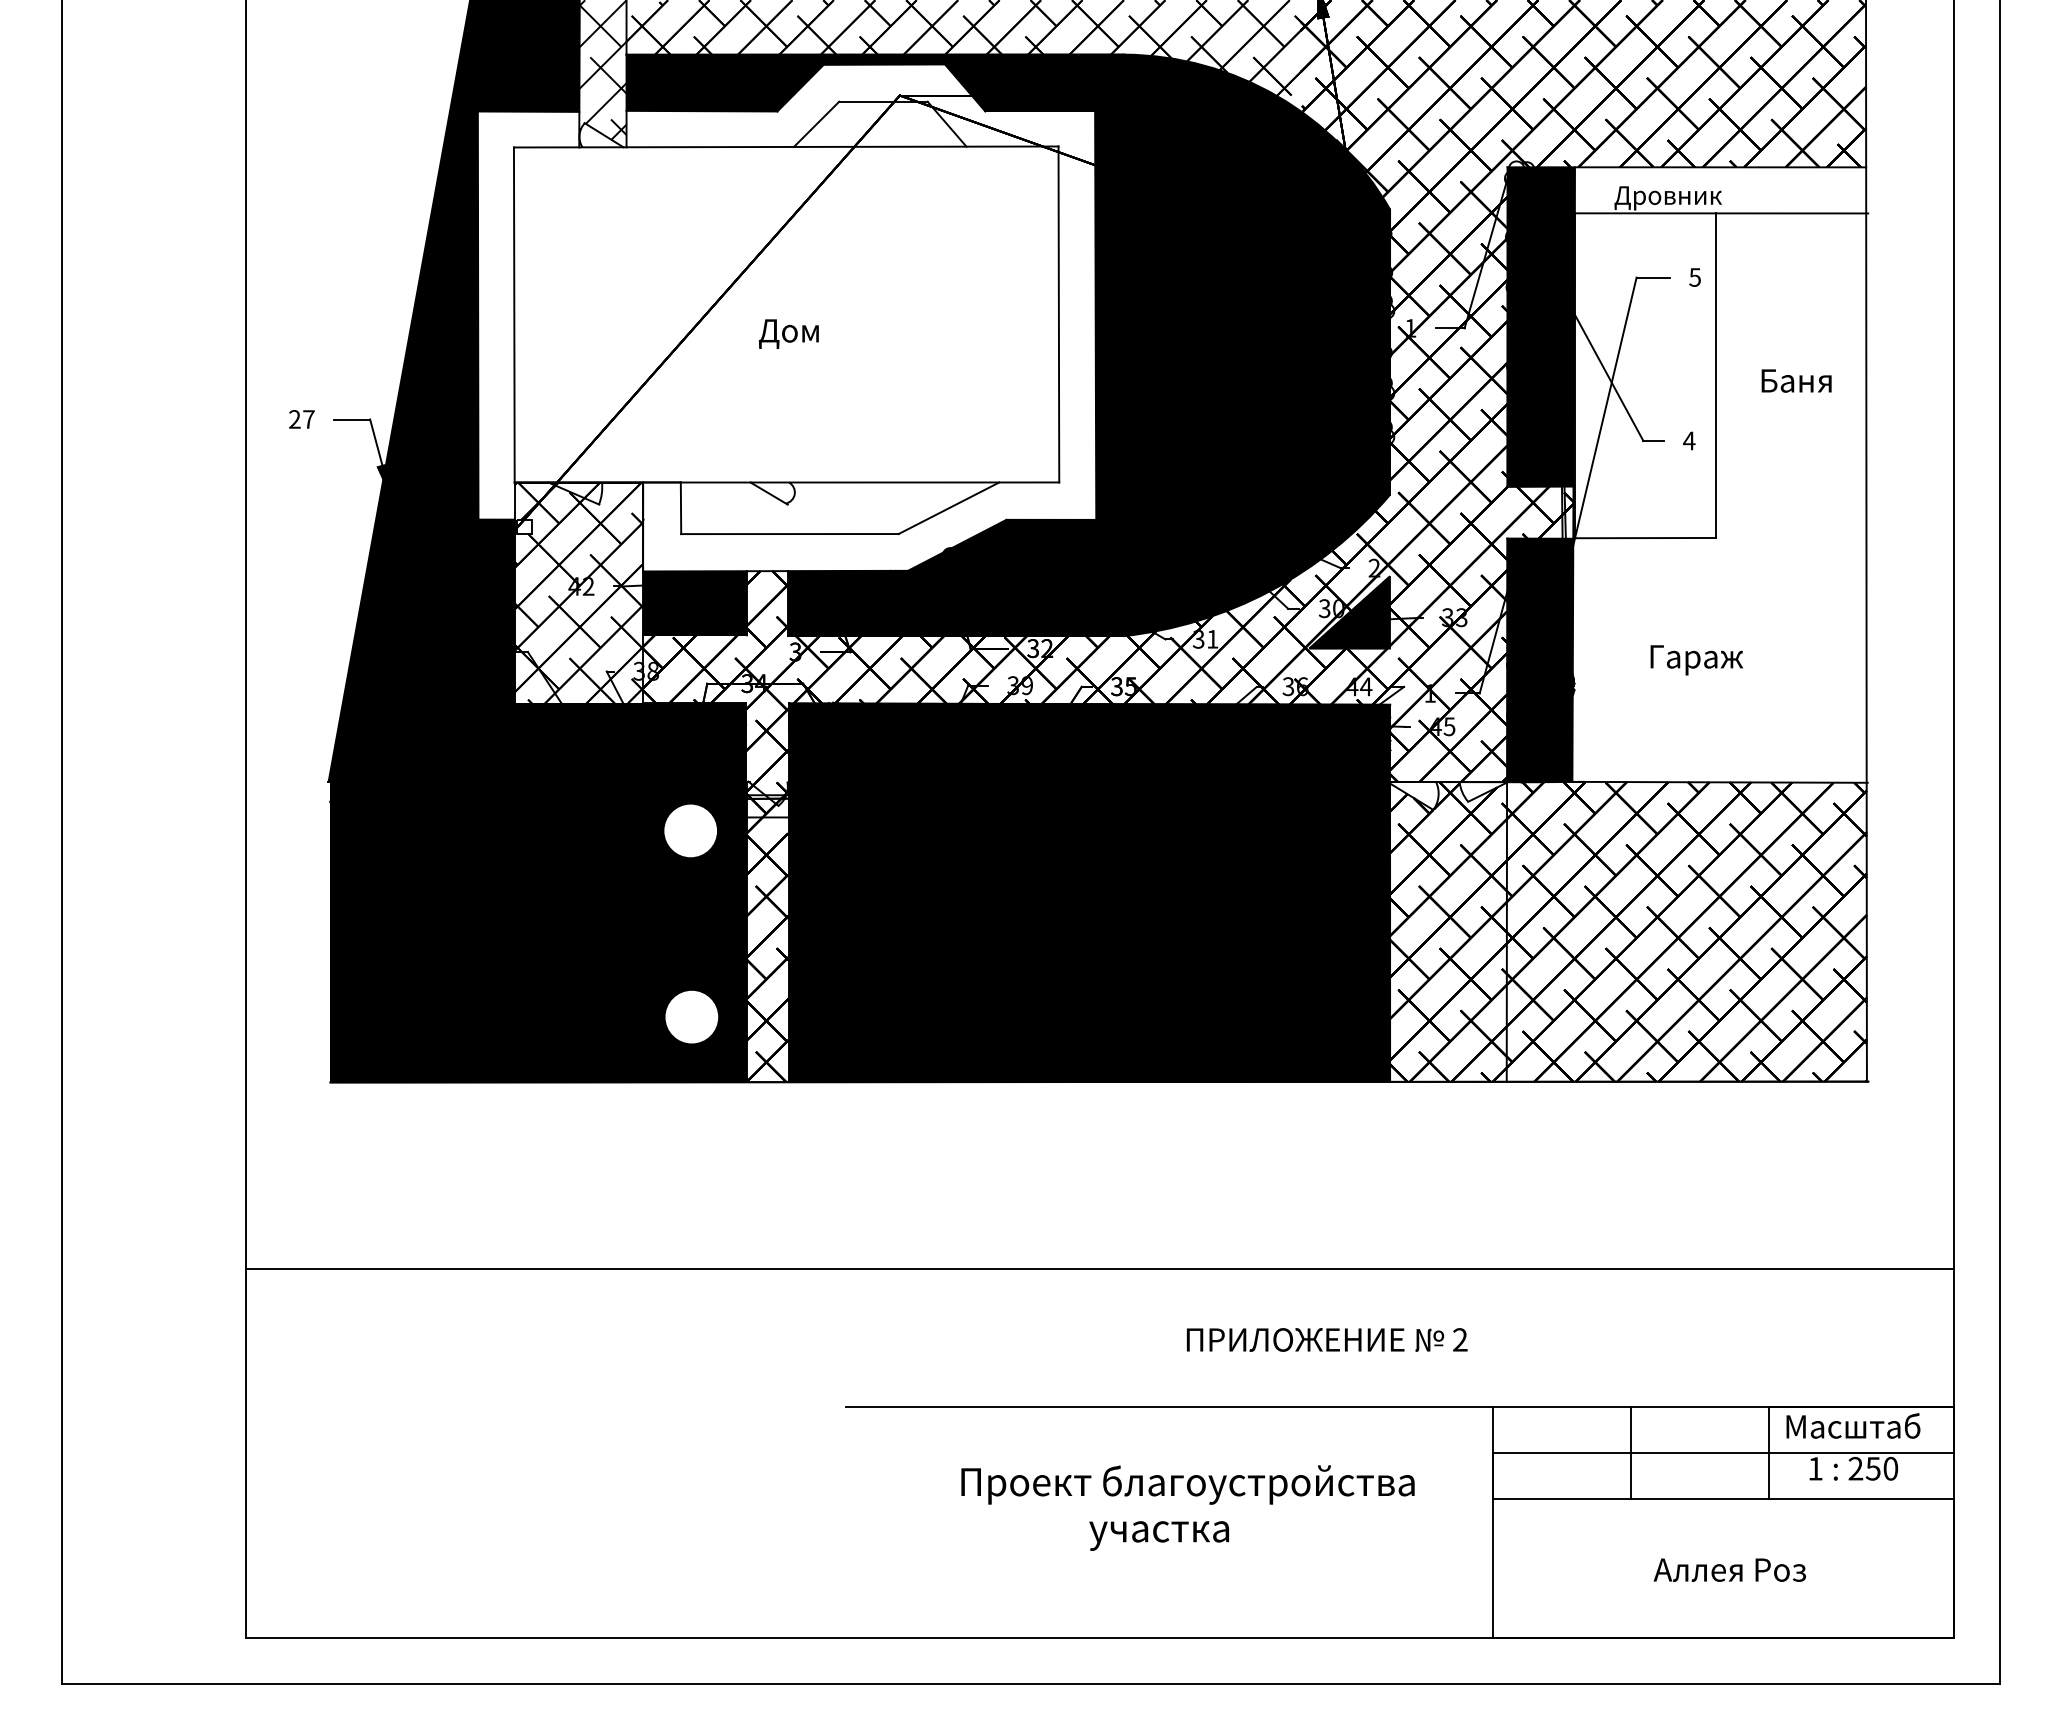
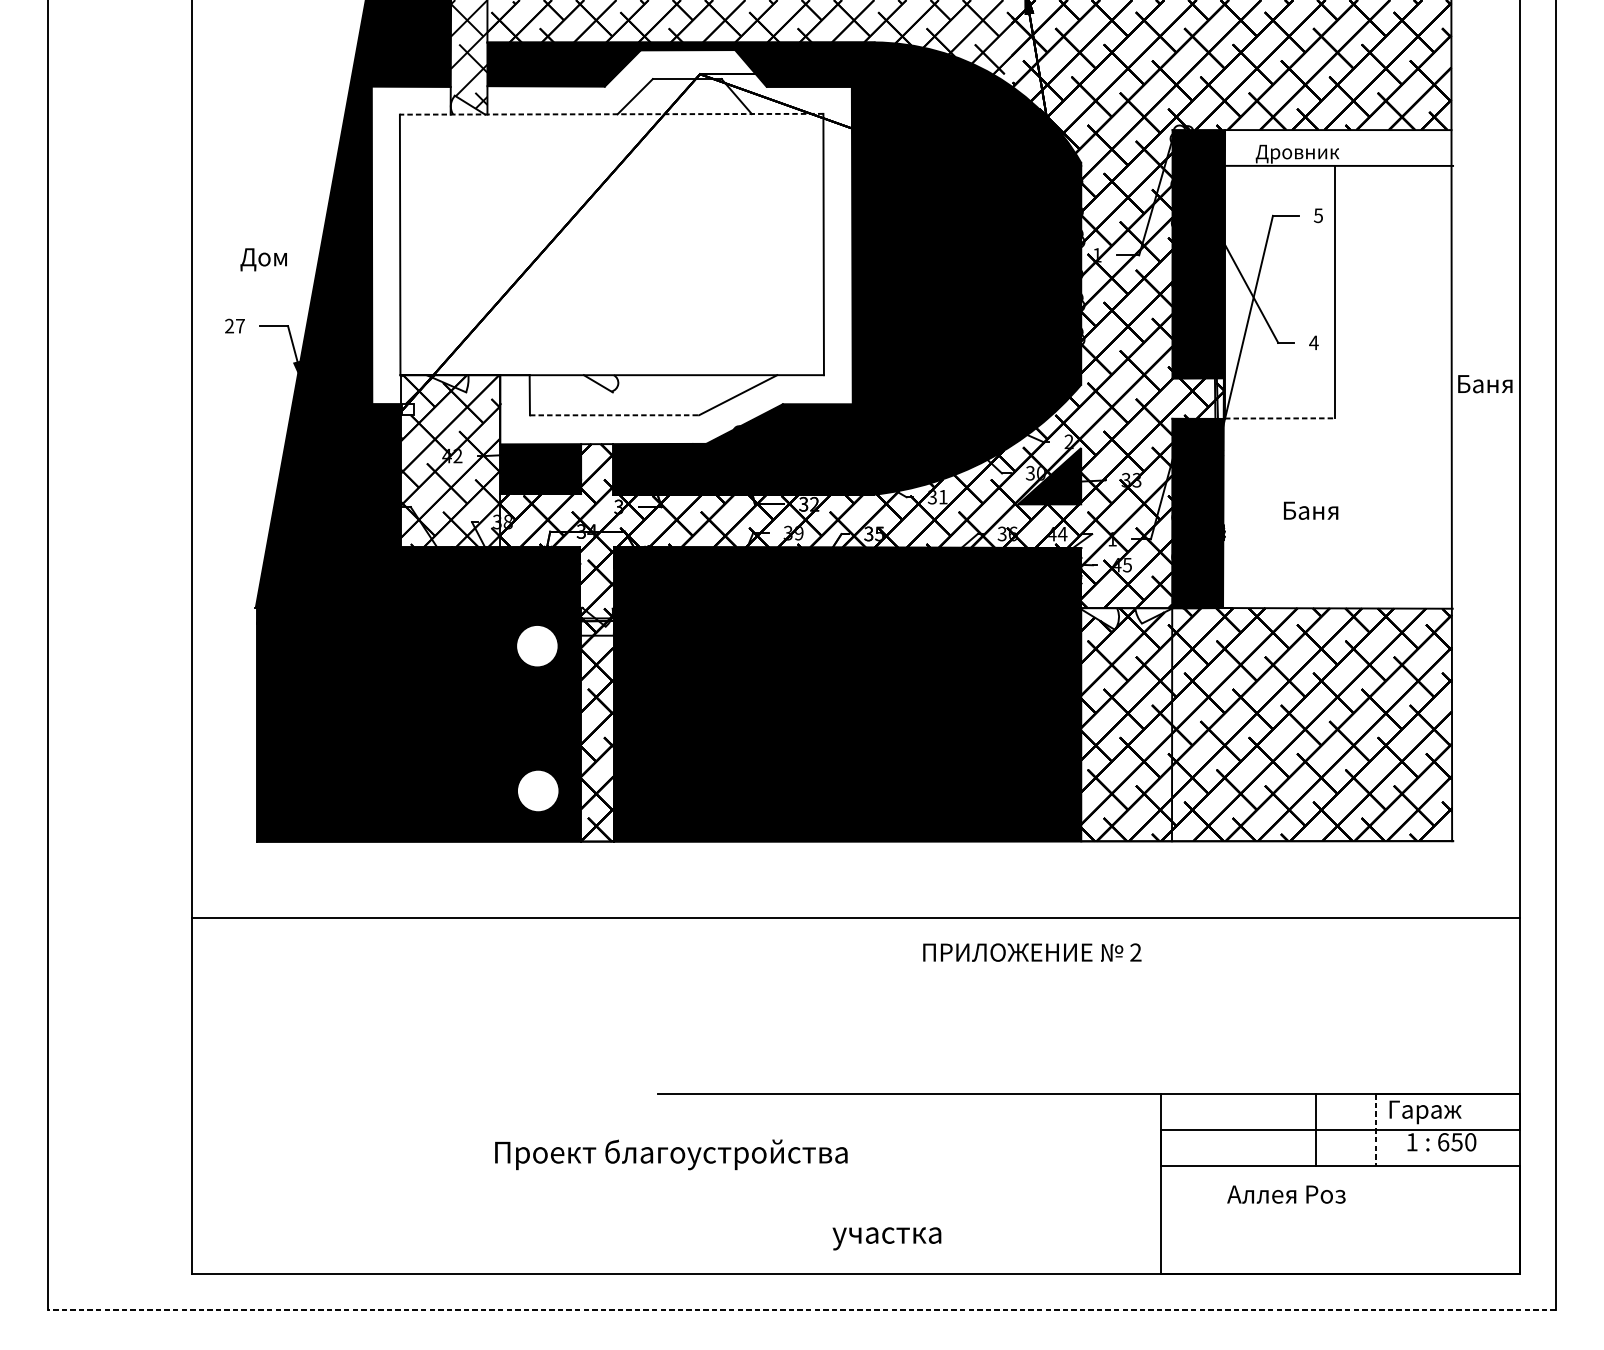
line: (785, 146) -> (611, 113), solid -> dashed
text: (788, 333) -> (263, 259), moved
text: (1796, 380) -> (1485, 383), moved
line: (789, 534) -> (614, 415), solid -> dashed
line: (1645, 538) -> (1279, 418), solid -> dashed
text: (1698, 660) -> (1321, 513), Гараж -> Баня
line: (1099, 1268) -> (855, 918), moved
text: (1326, 1339) -> (1031, 952), moved
text: (1854, 1429) -> (1442, 1111), Масштаб -> Гараж
line: (1630, 1453) -> (1315, 1130), moved
line: (1769, 1453) -> (1376, 1130), solid -> dashed
text: (1855, 1468) -> (1443, 1142), 250 -> 650
text: (1187, 1484) -> (670, 1154), moved
text: (1158, 1535) -> (886, 1238), moved
text: (1729, 1569) -> (1286, 1194), moved
line: (1030, 1684) -> (801, 1309), solid -> dashed

